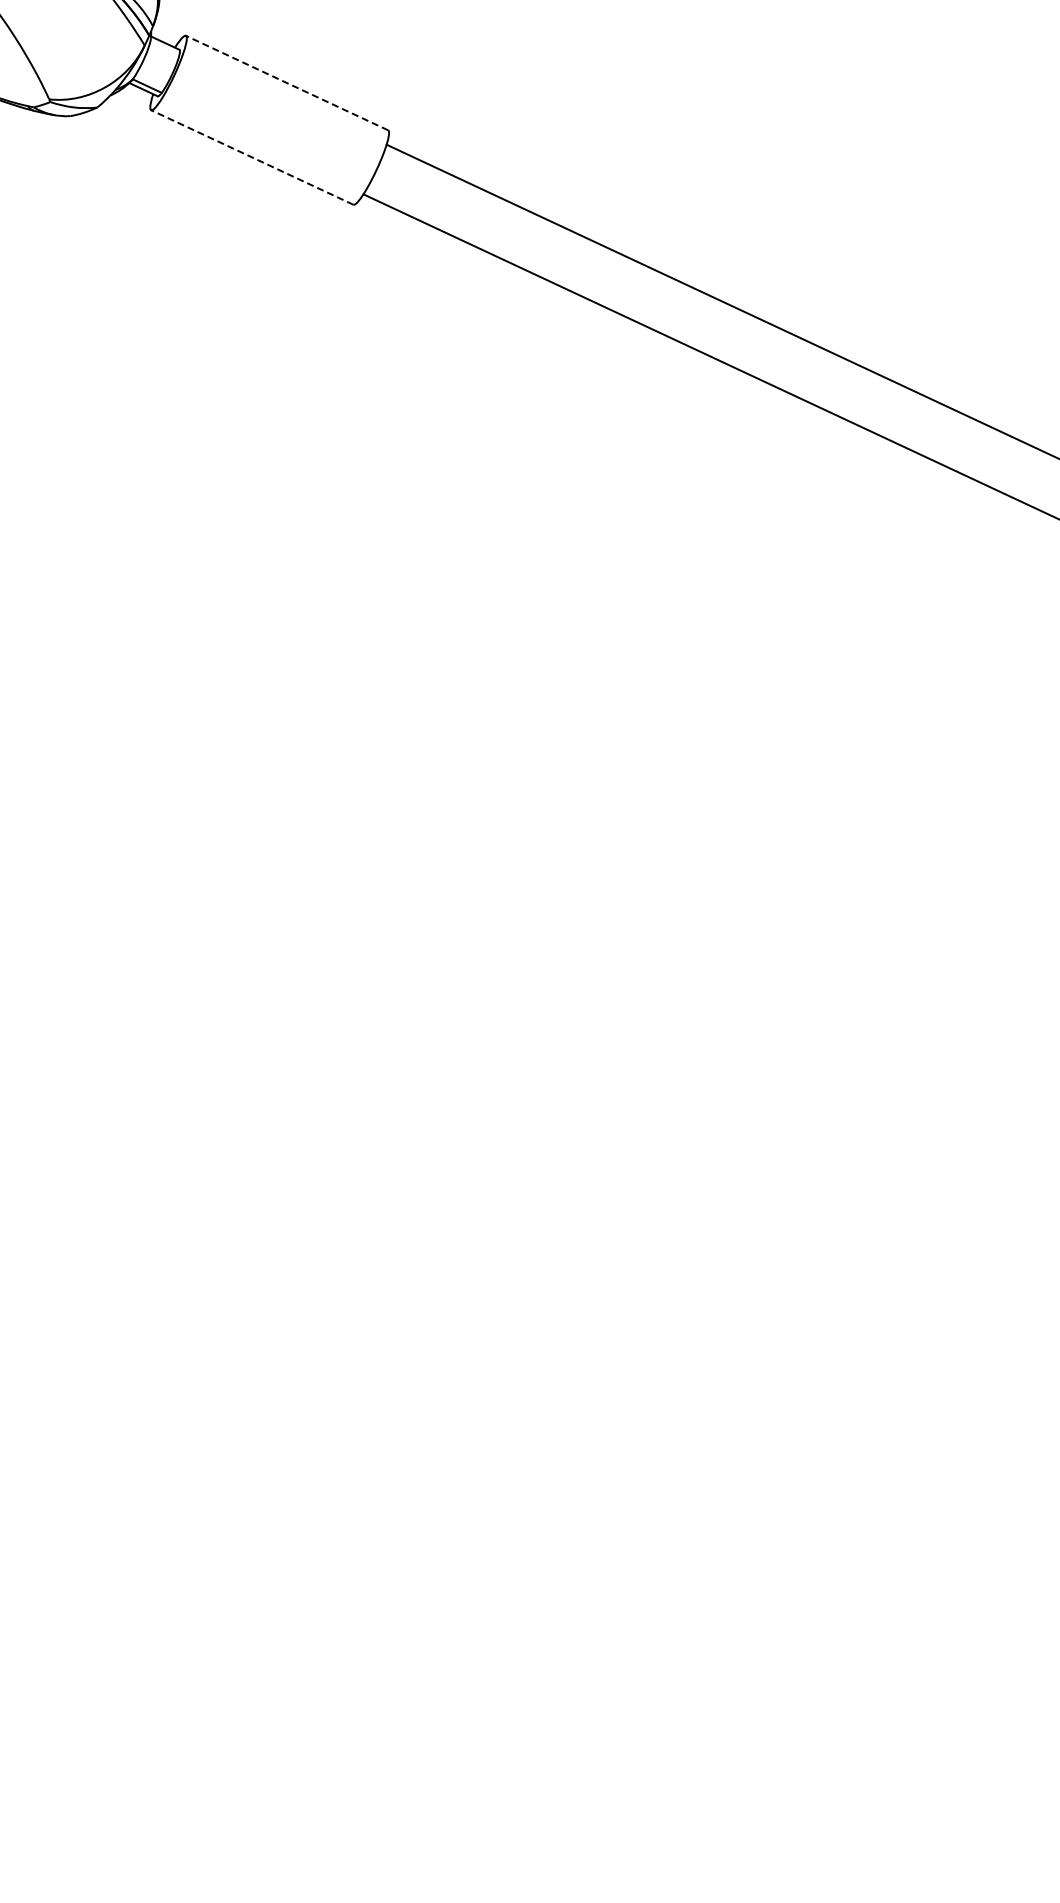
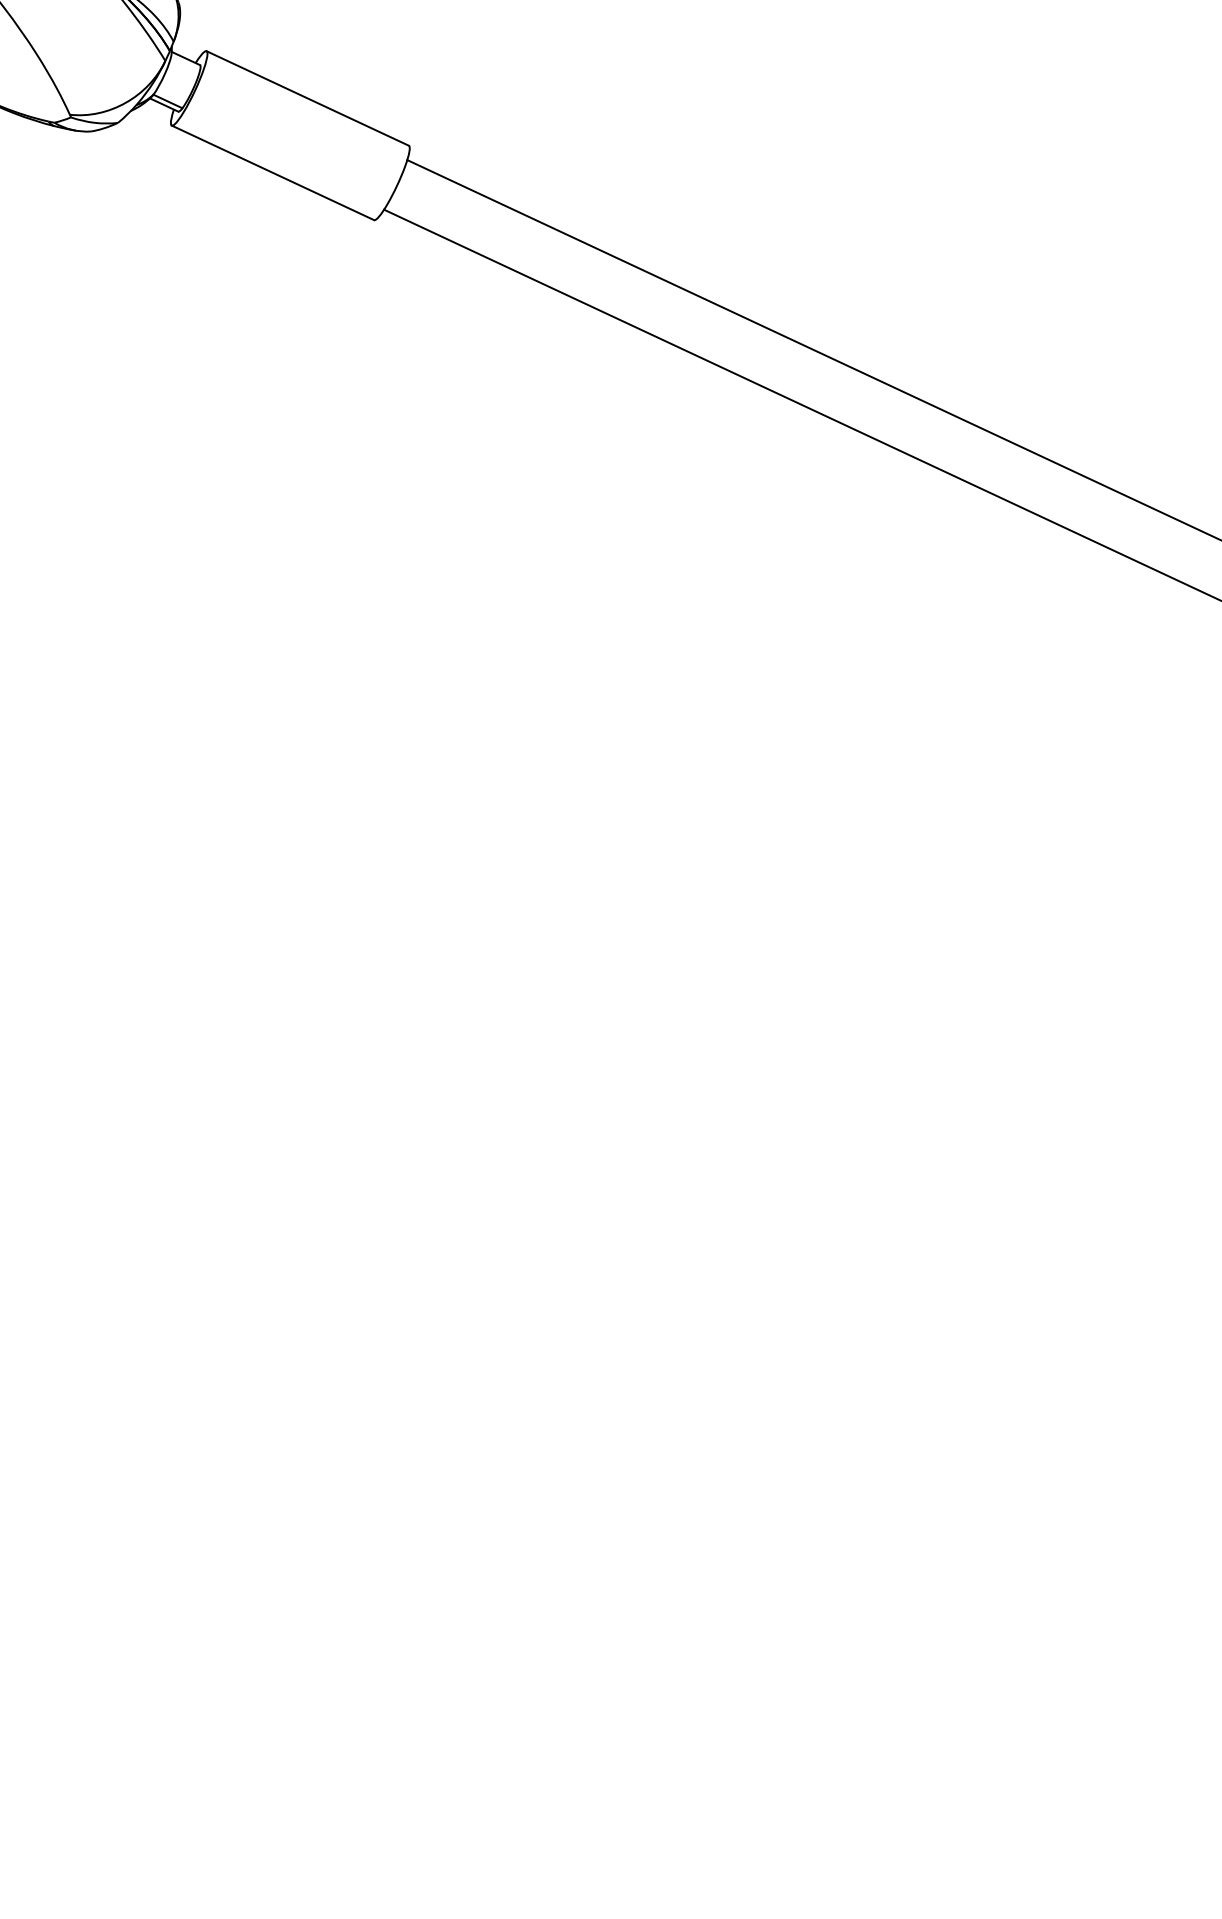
line: (286, 83) -> (307, 98), dashed -> solid
line: (251, 157) -> (272, 172), dashed -> solid

